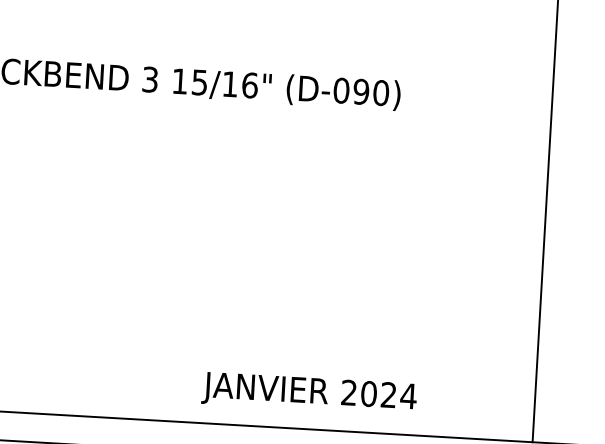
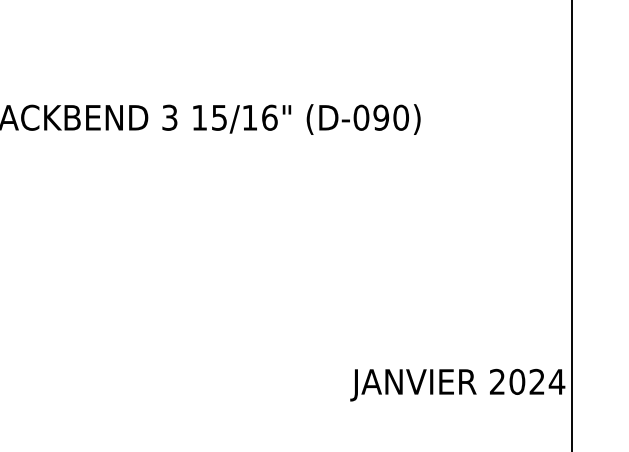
text: (309, 393) -> (457, 384), moved

